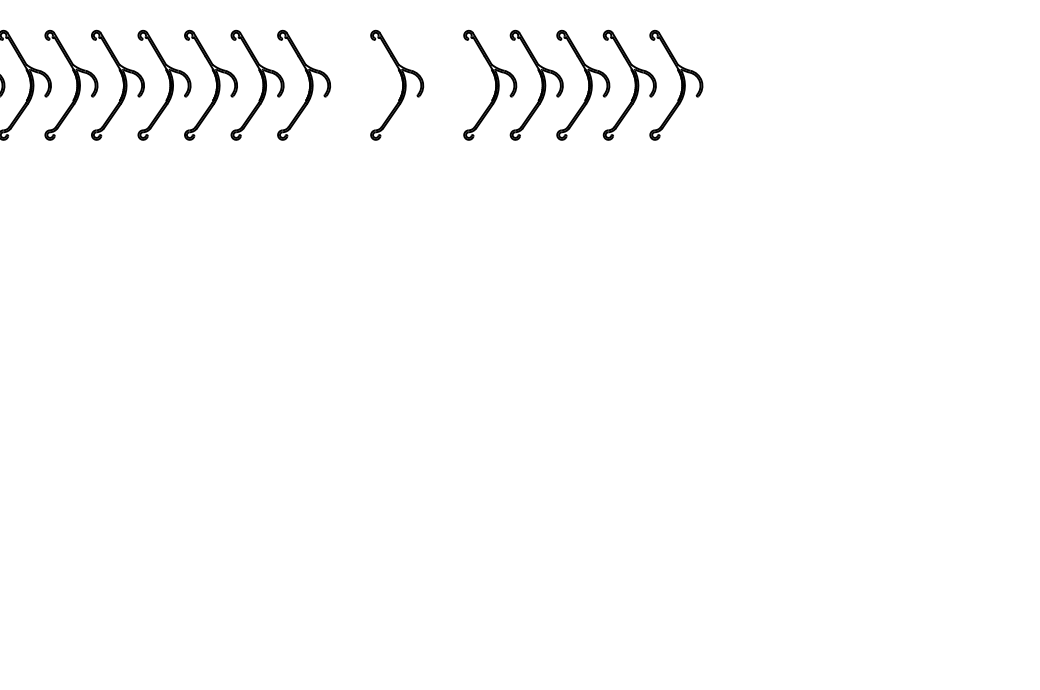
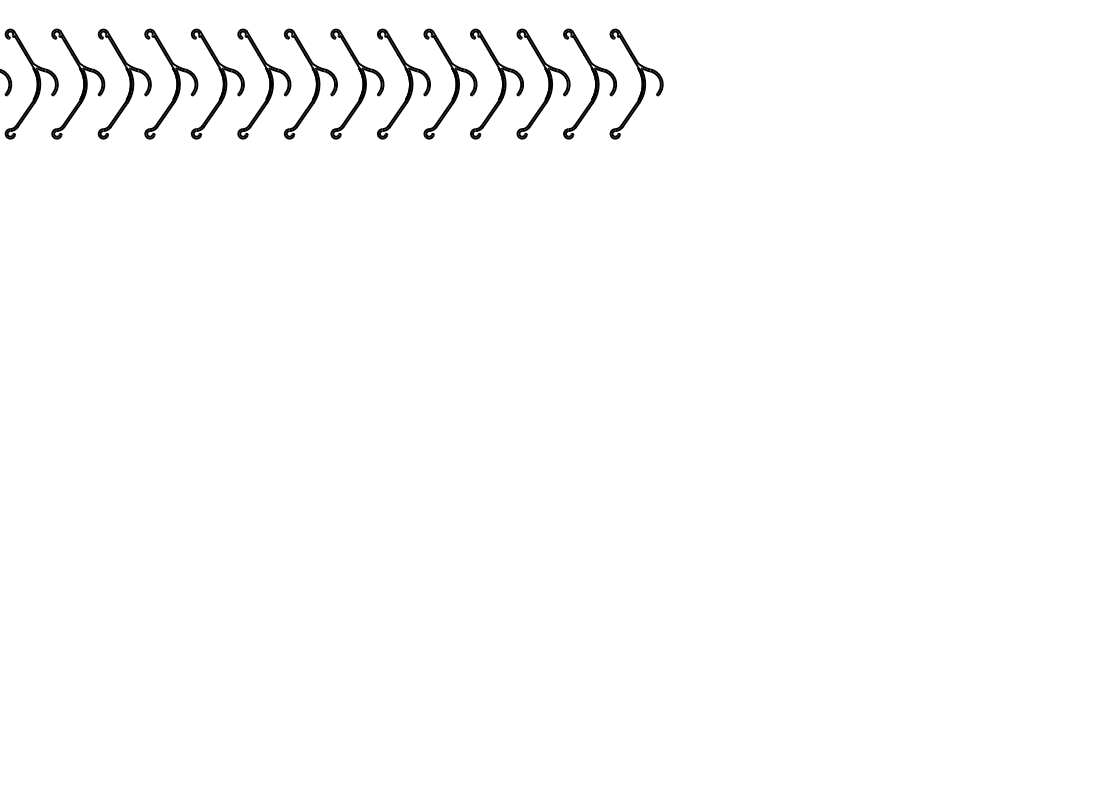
part: (350, 84) -> (310, 83), added
part: (443, 84) -> (403, 83), added

